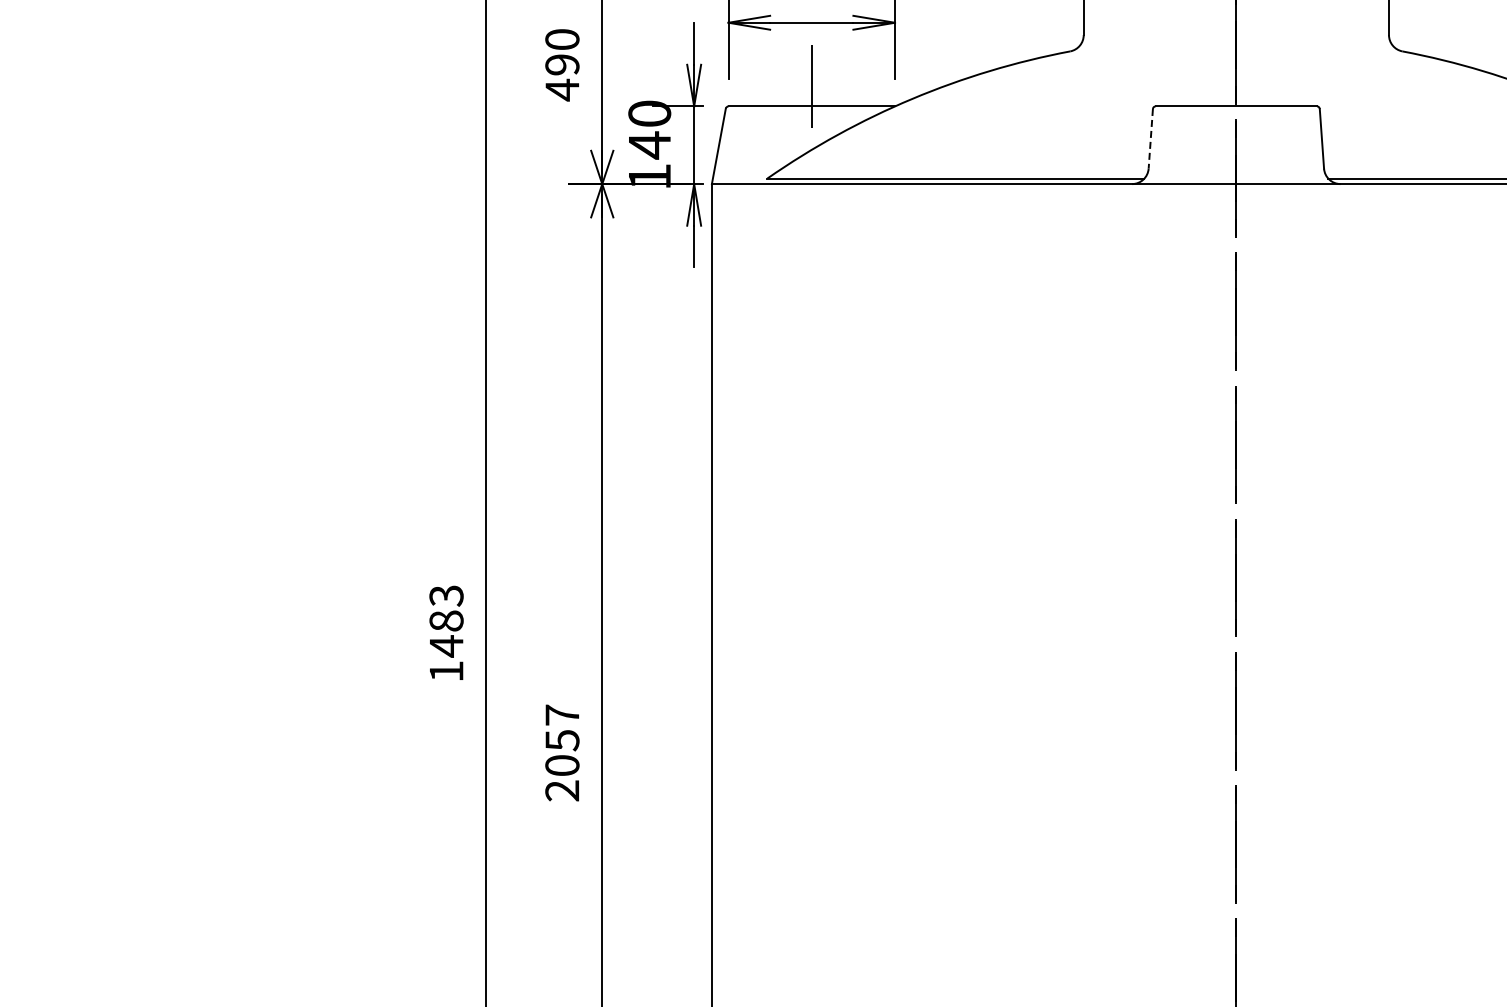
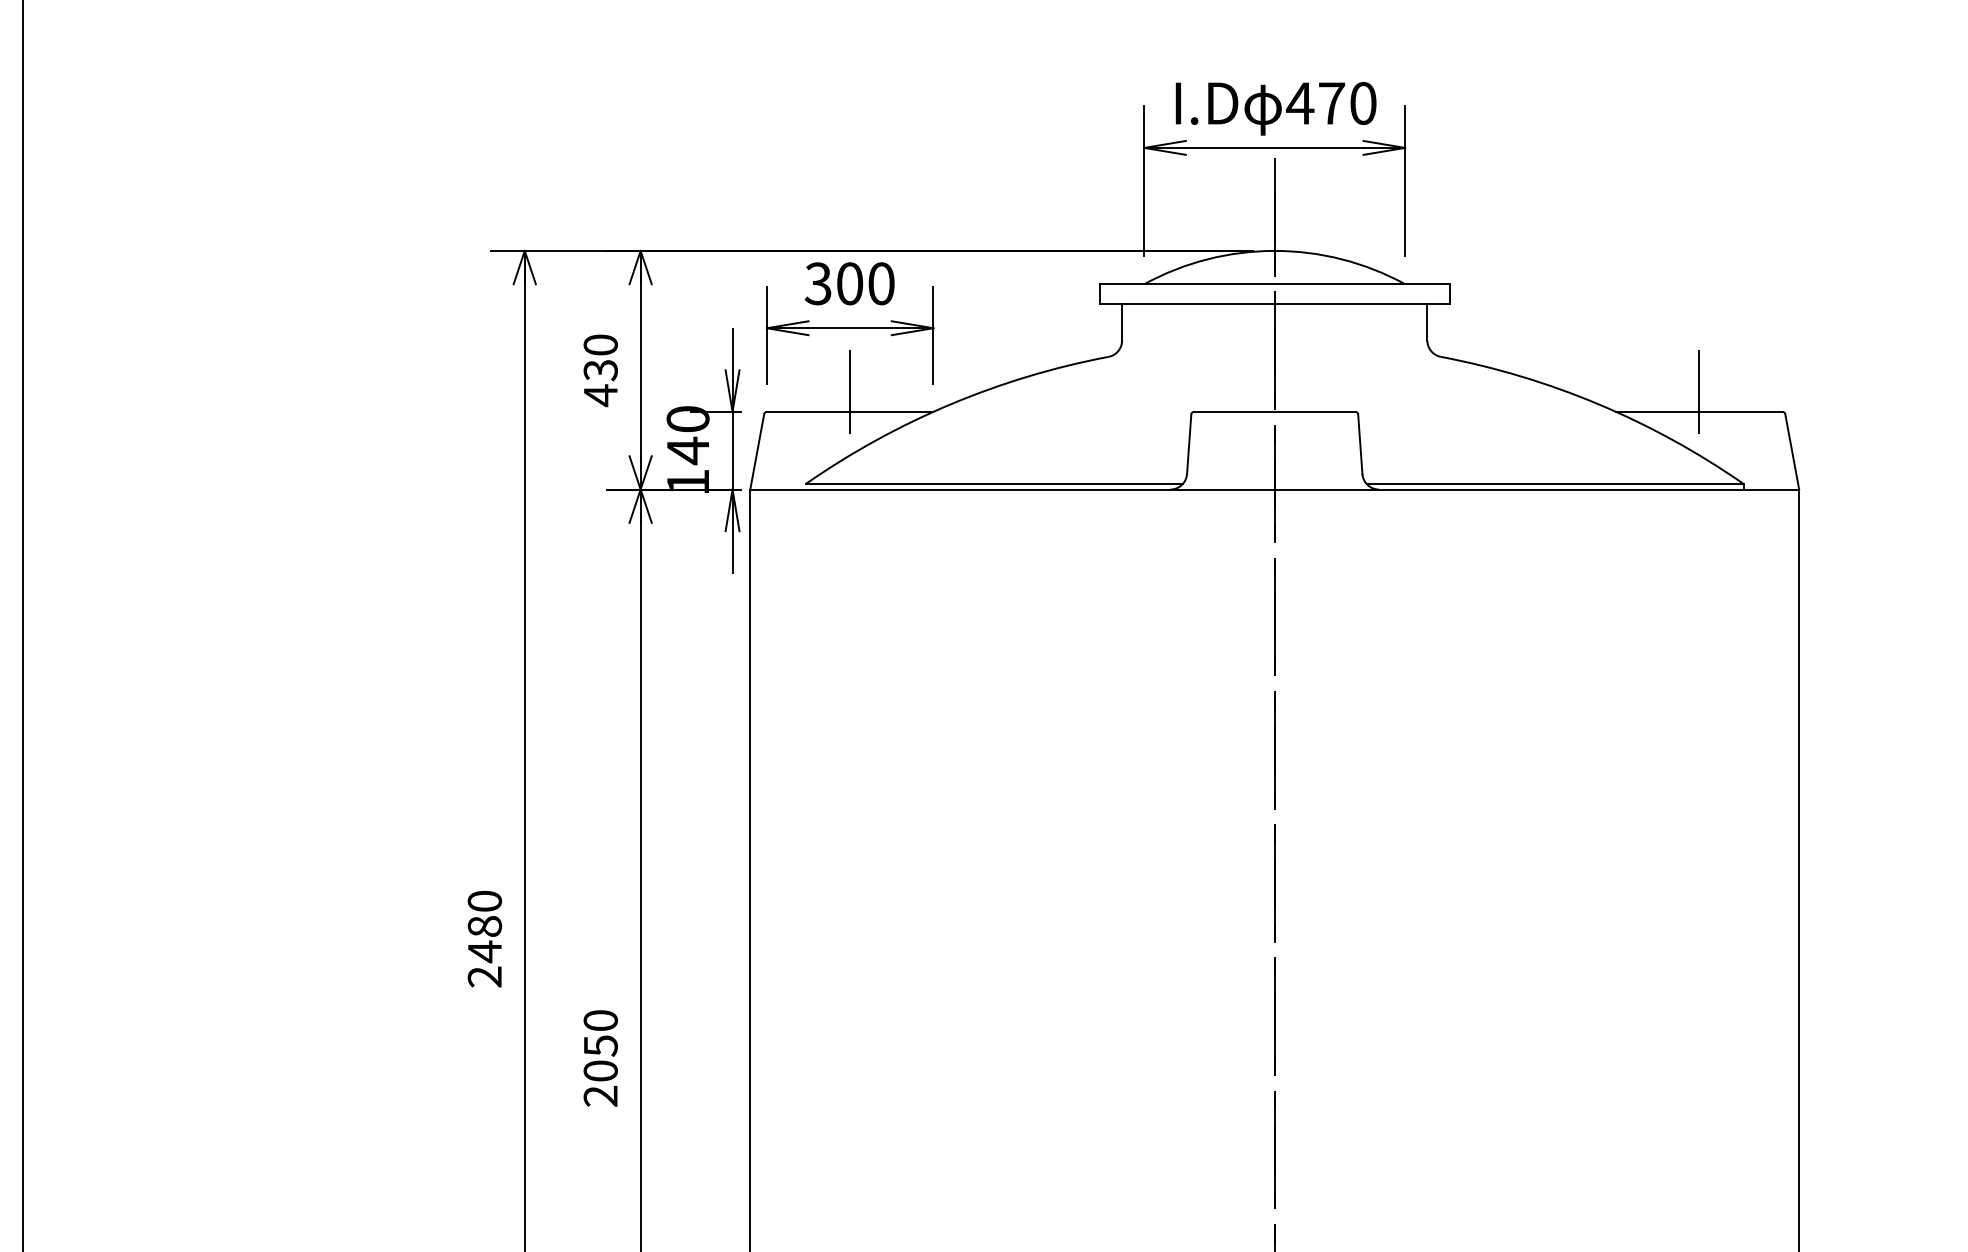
text: (562, 65) -> (600, 370), 490 -> 430
line: (1151, 139) -> (1189, 444), dashed -> solid
text: (446, 634) -> (484, 939), 1483 -> 2480
text: (562, 715) -> (600, 1020), 2057 -> 2050

